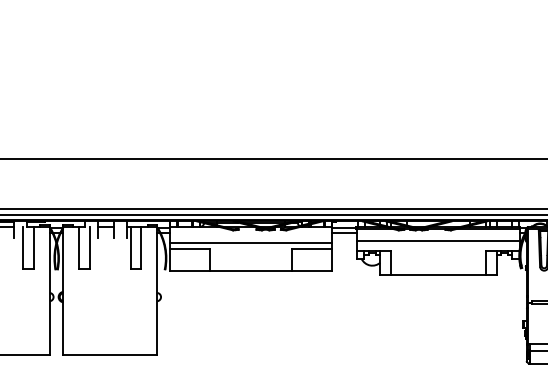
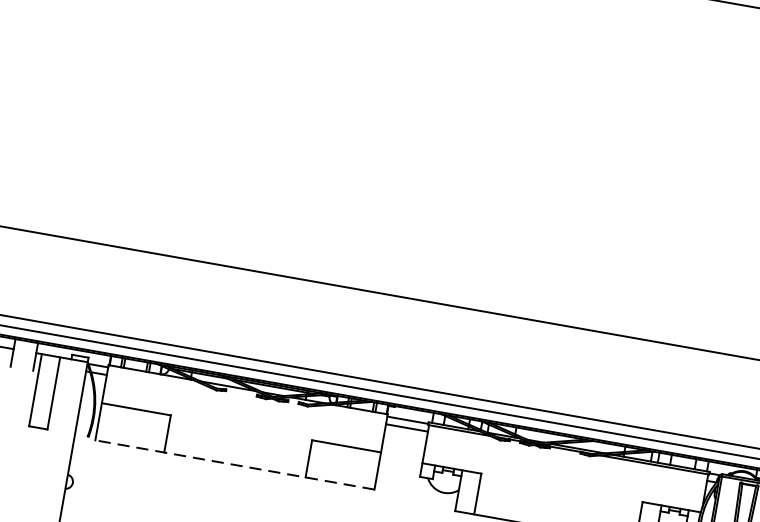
line: (438, 240) -> (565, 469), removed
line: (250, 242) -> (242, 416), removed
line: (250, 270) -> (234, 464), solid -> dashed

